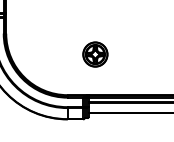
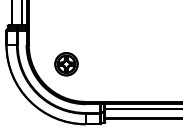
part: (95, 54) -> (66, 64), moved

